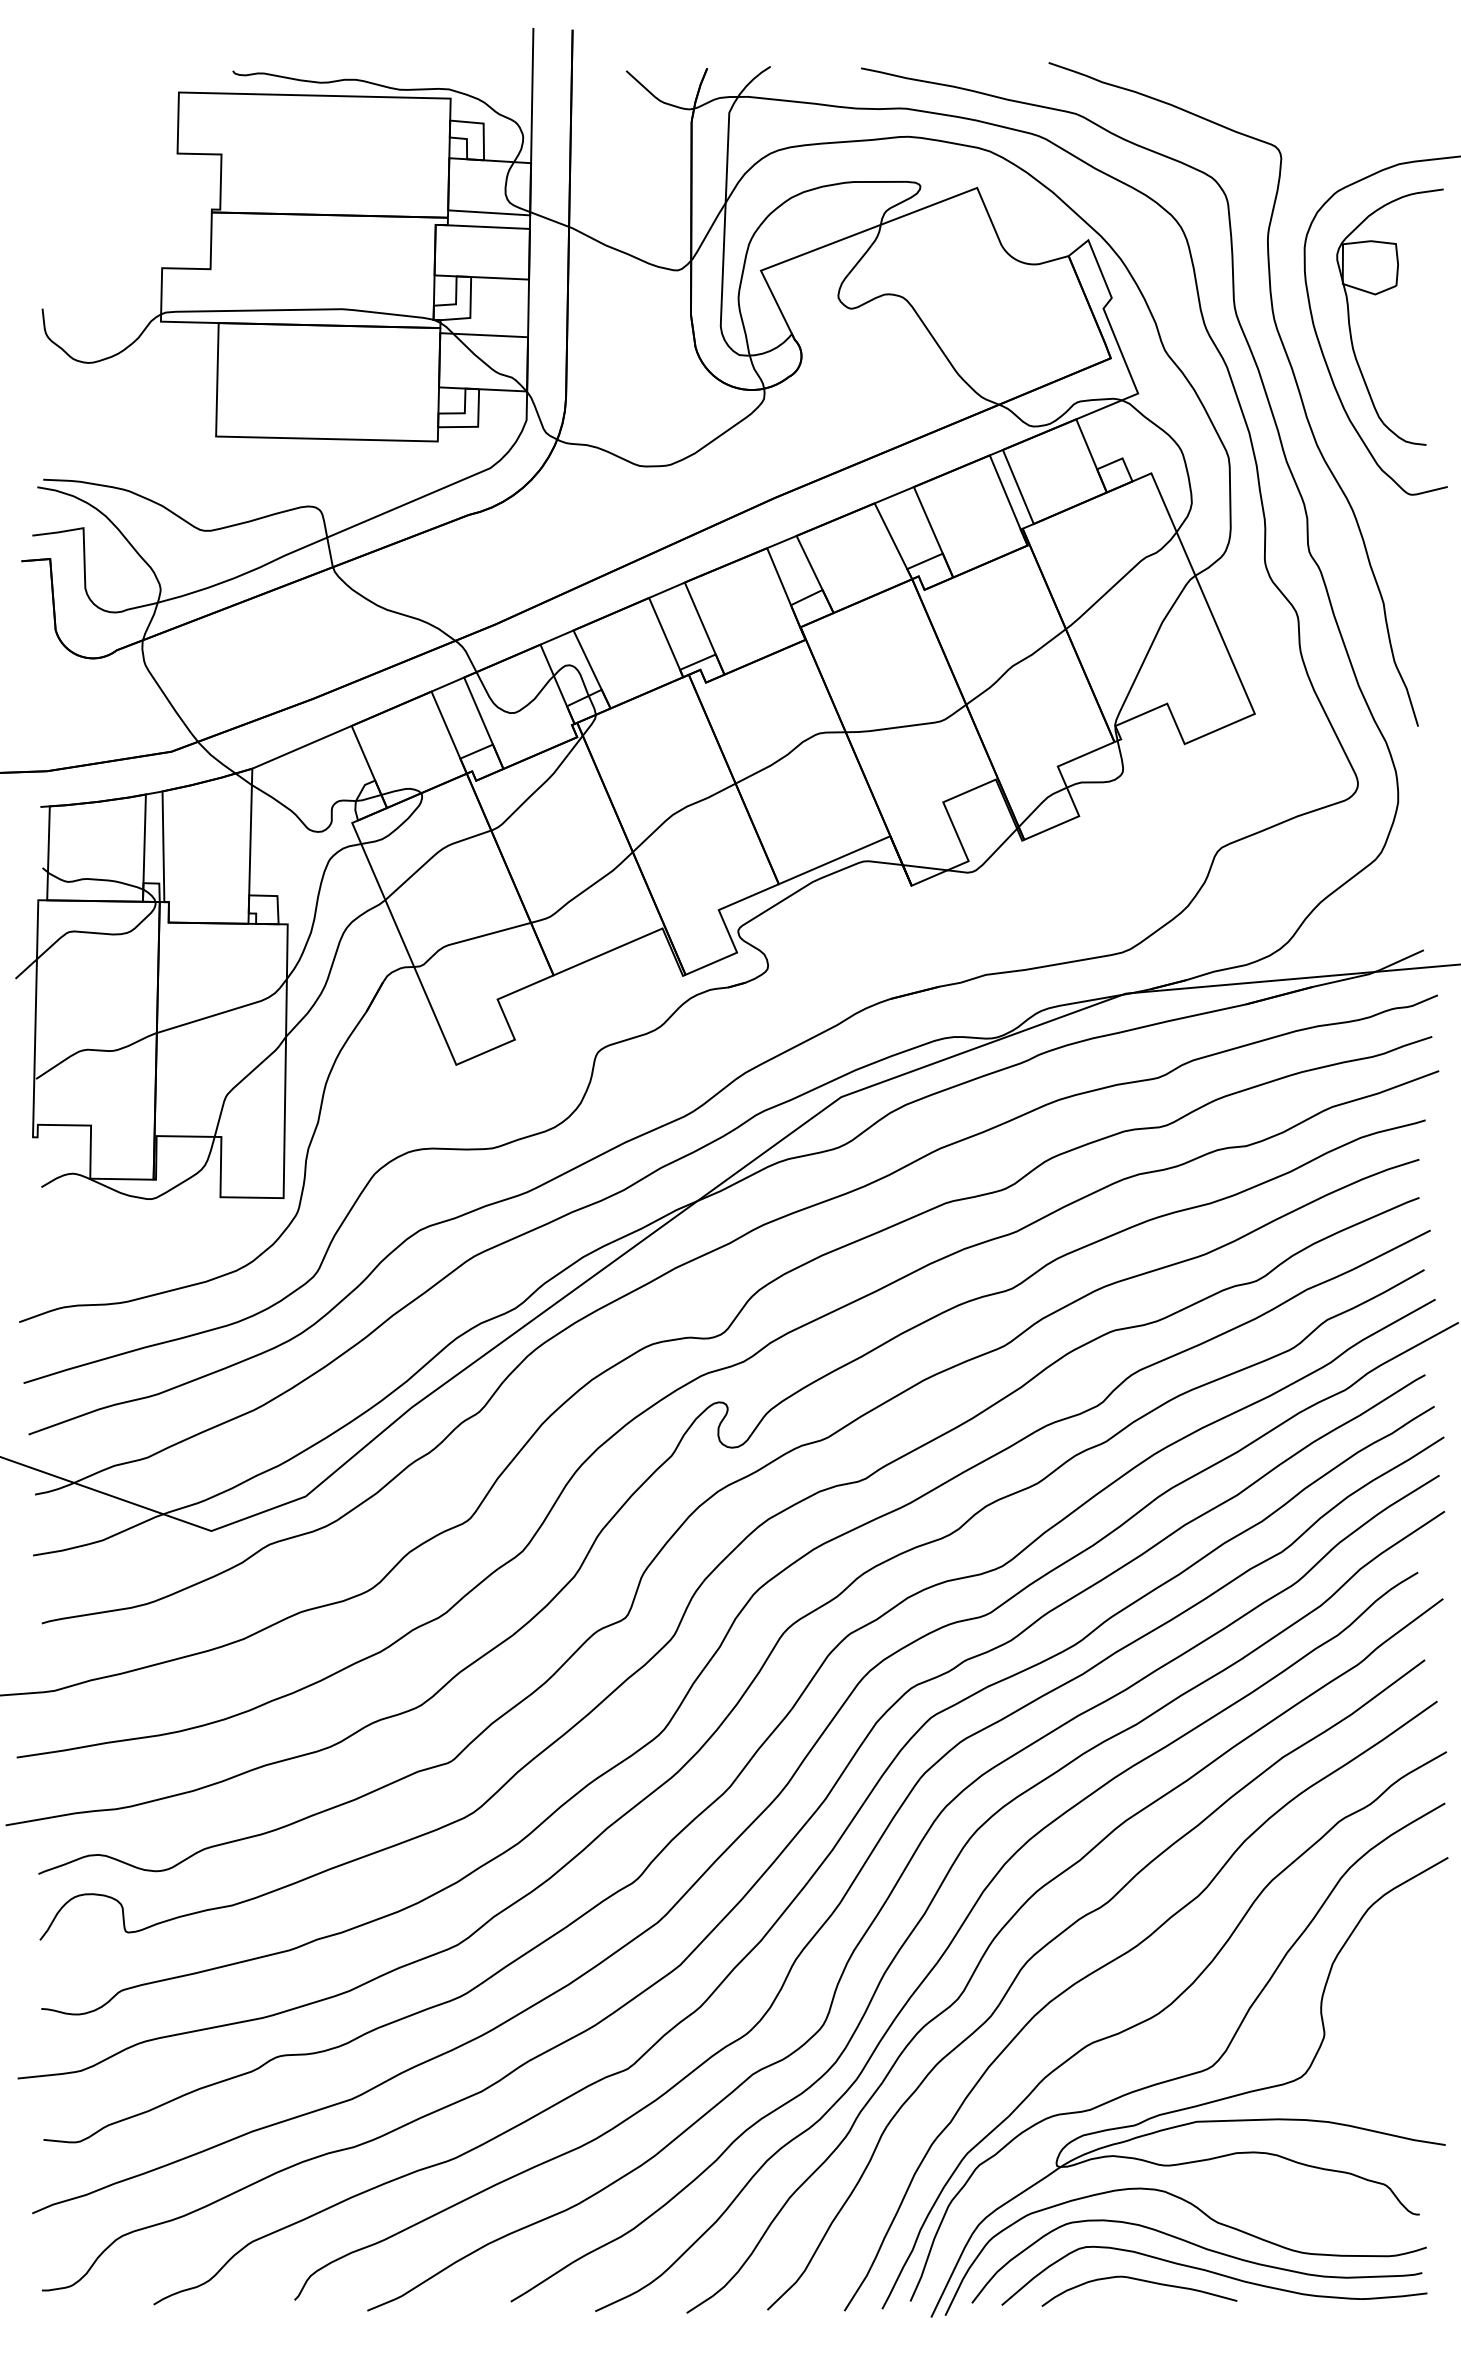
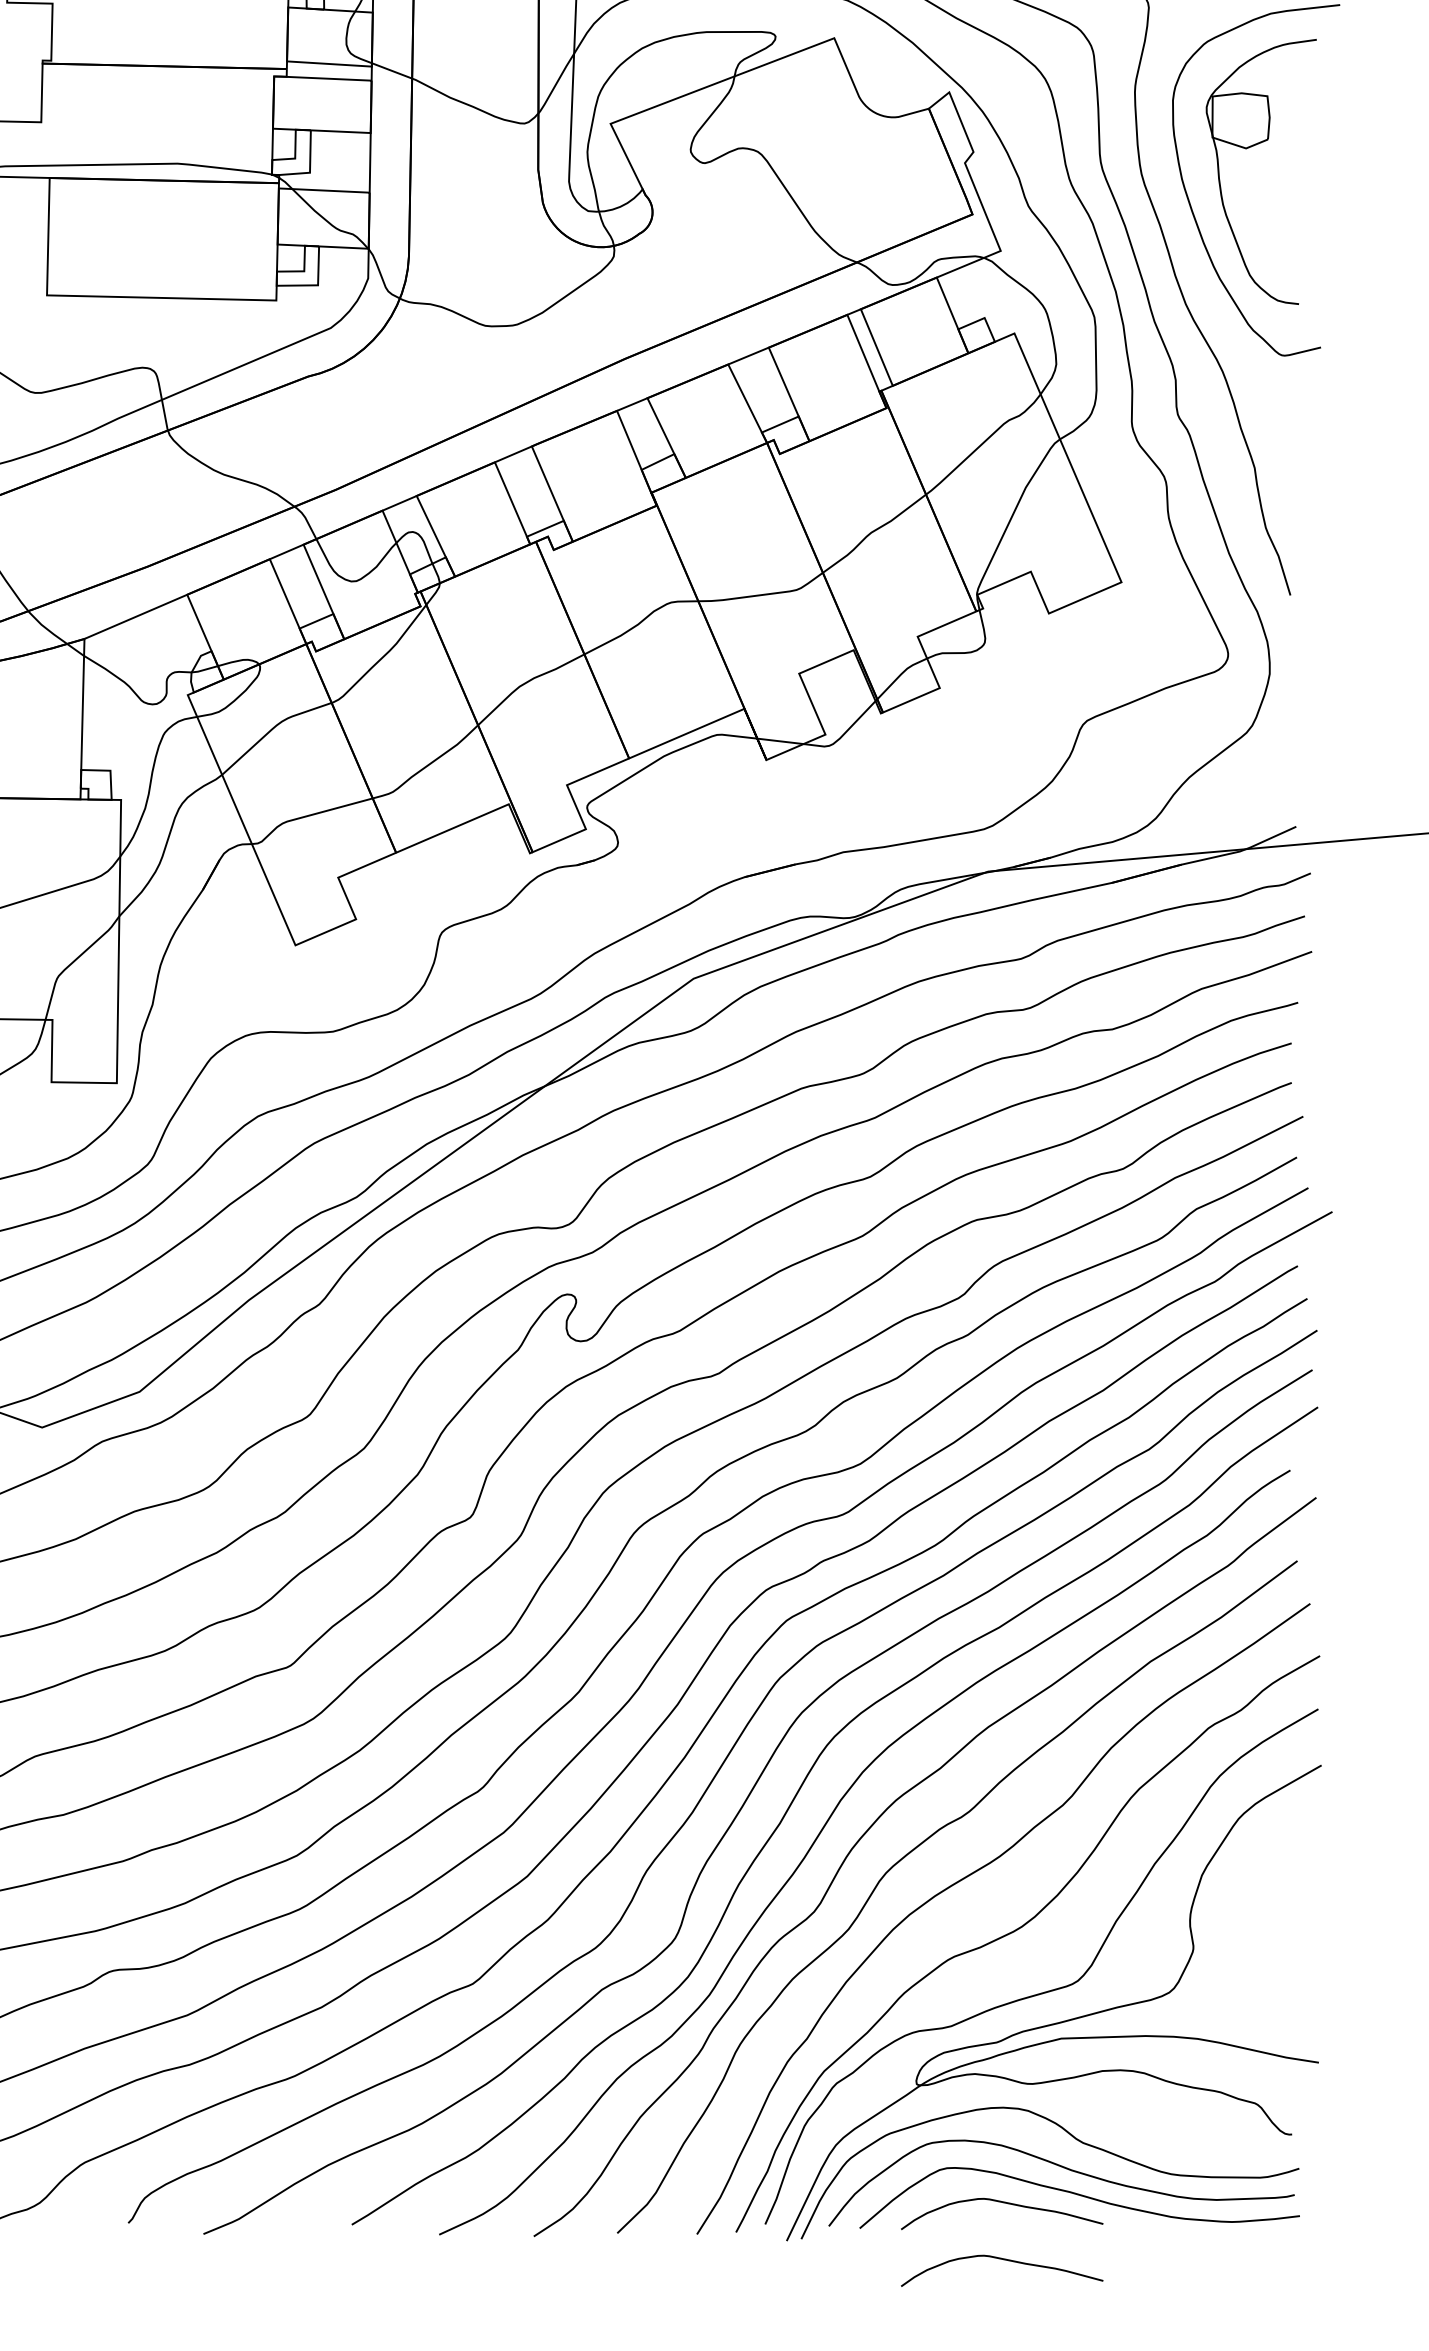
curve: (1141, 2336) -> (1004, 2260), added

